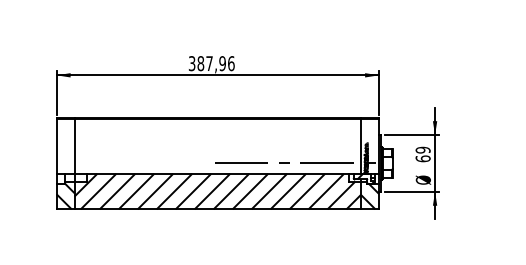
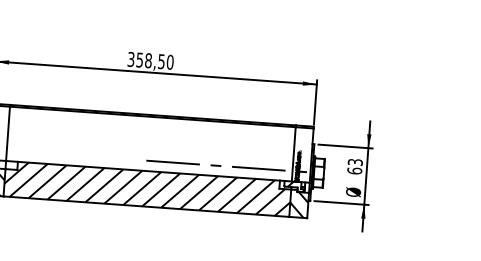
text: (215, 63) -> (154, 61), 387,96 -> 358,50
text: (422, 149) -> (354, 161), 69 -> 63

